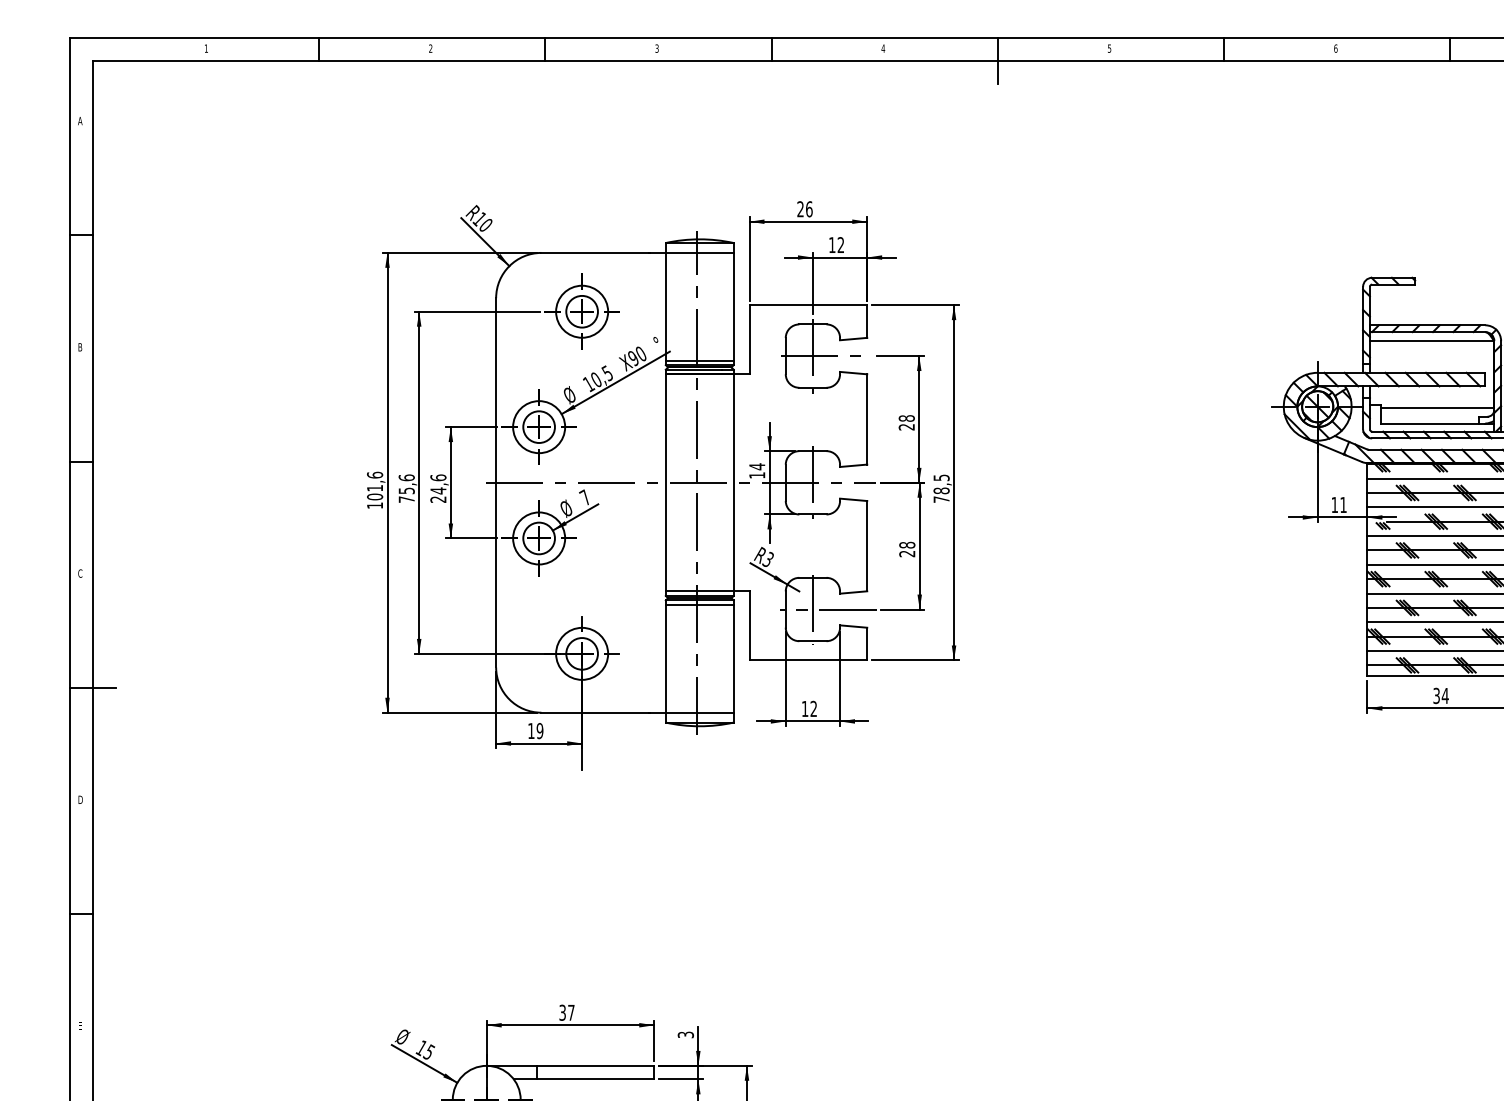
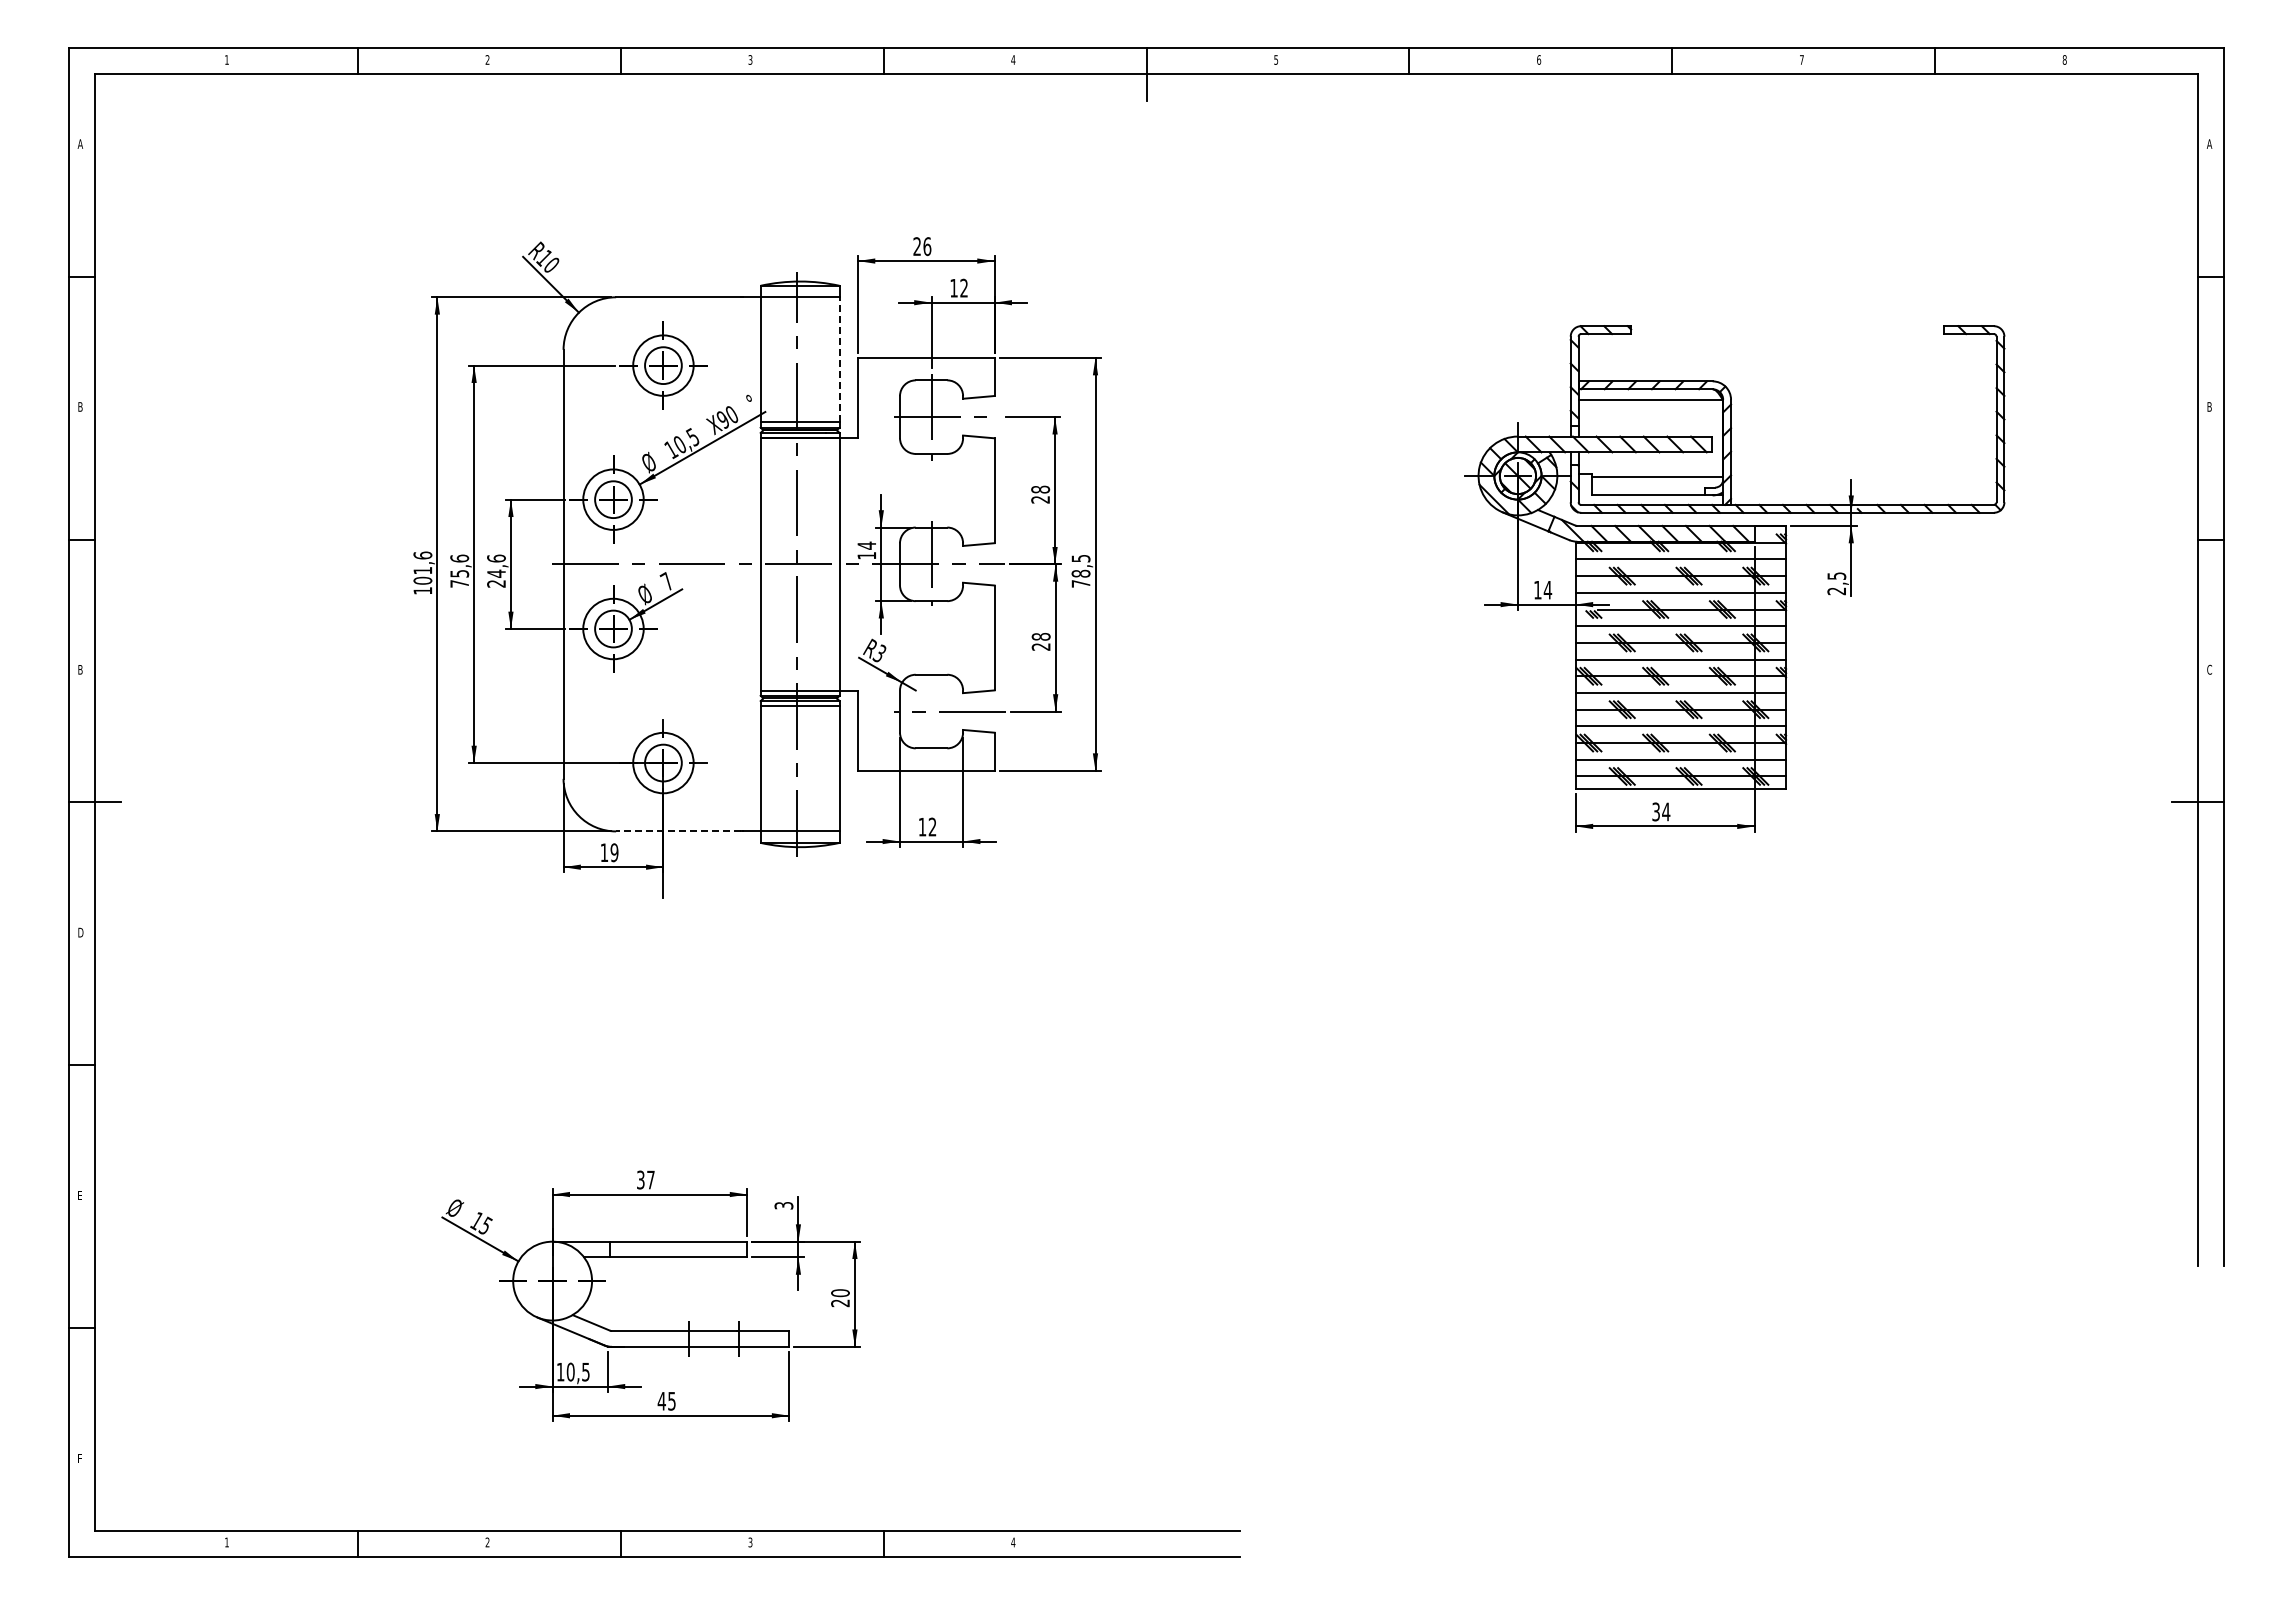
line: (733, 306) -> (839, 359), solid -> dashed
text: (1343, 505) -> (1547, 590), 11 -> 14
text: (80, 573) -> (80, 669), C -> B
line: (812, 609) -> (931, 711), removed
line: (594, 712) -> (677, 831), solid -> dashed

